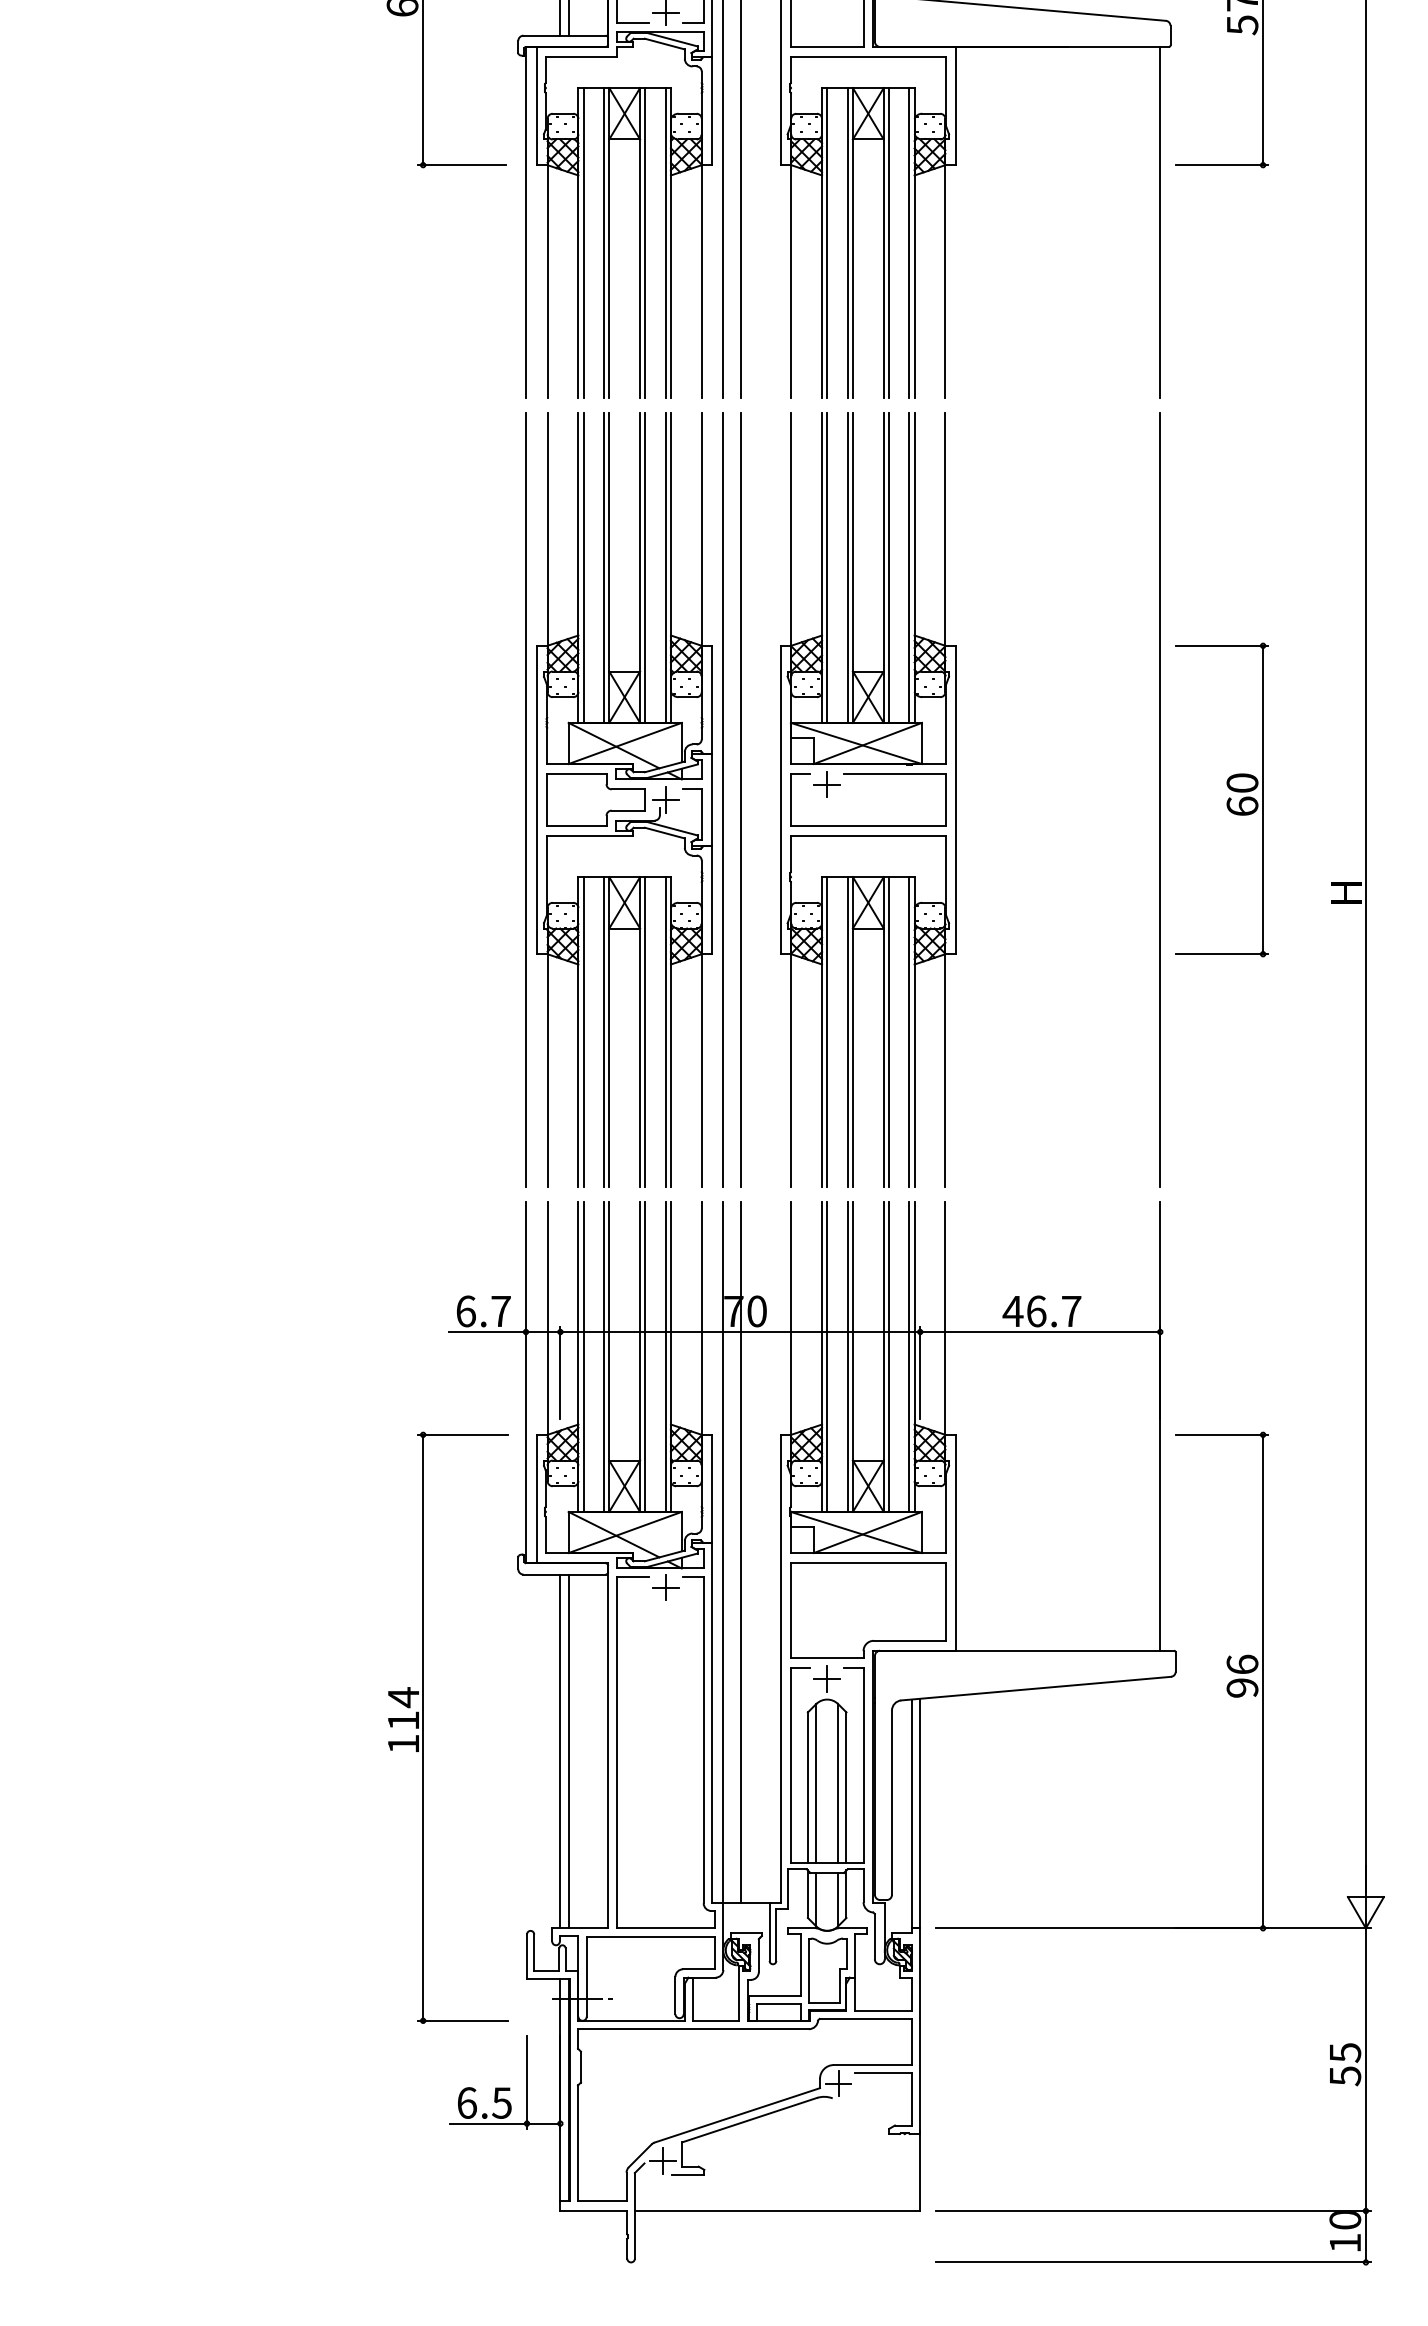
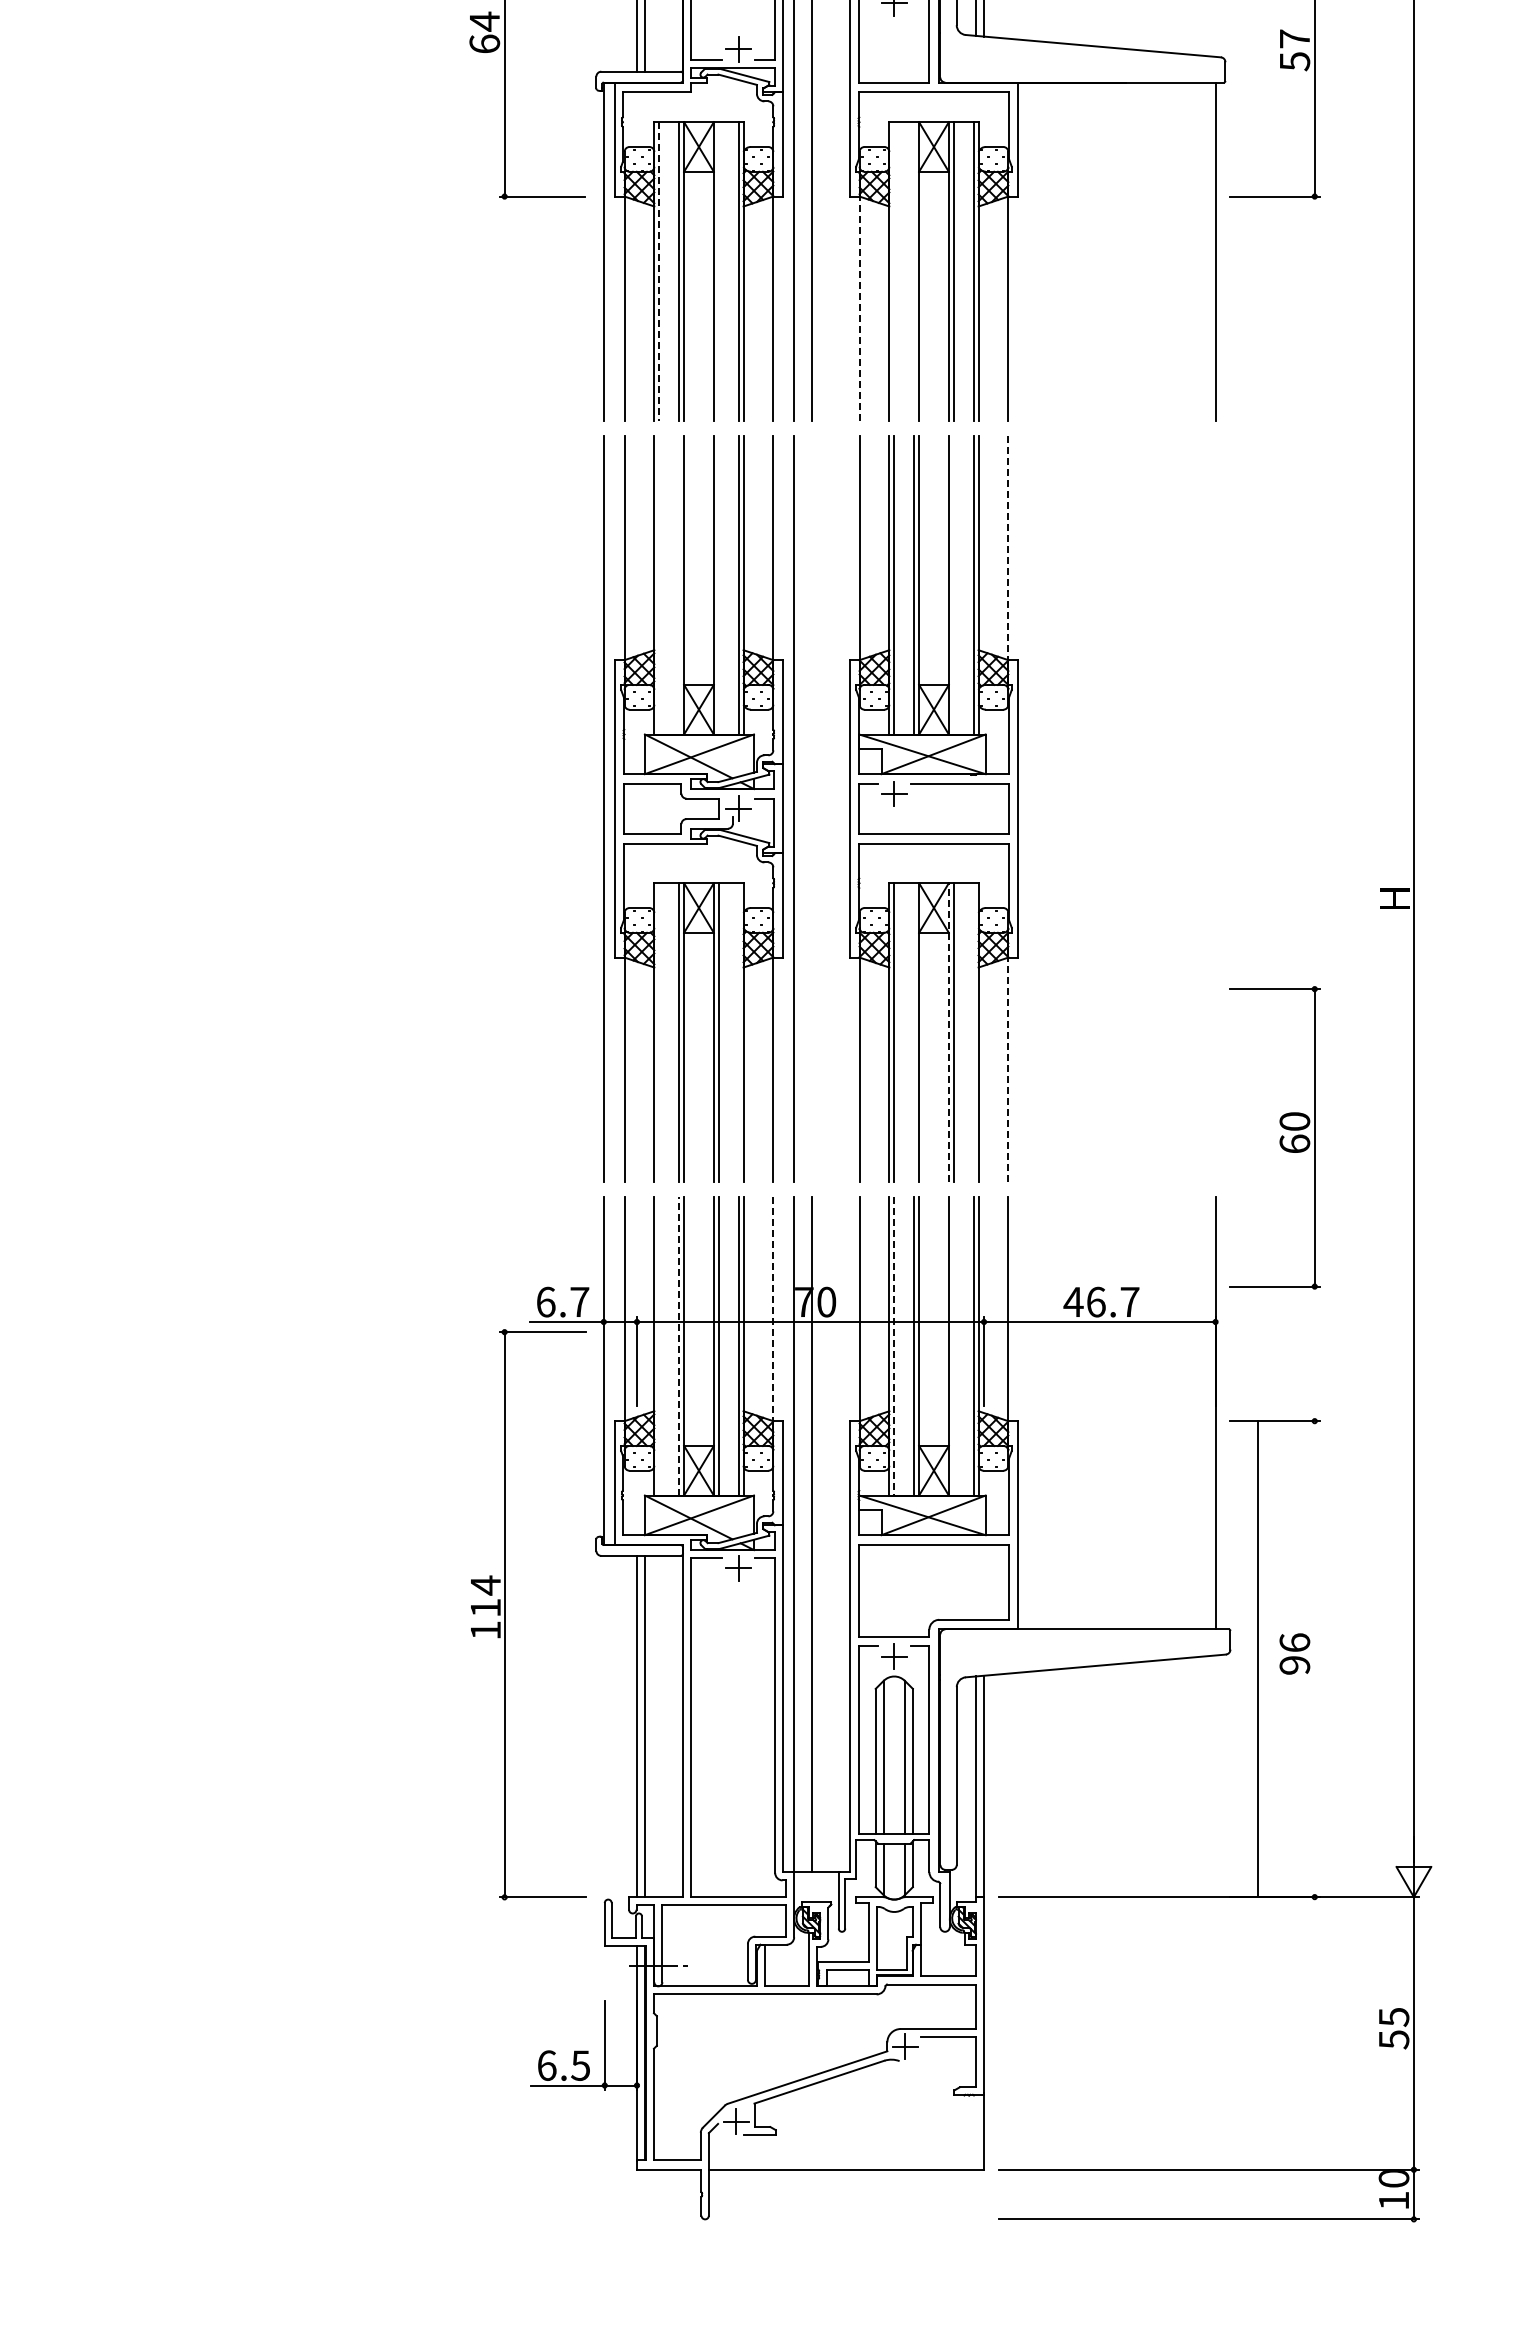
line: (644, 242) -> (718, 271), removed
line: (827, 242) -> (894, 271), removed
line: (848, 242) -> (914, 271), removed
line: (583, 243) -> (659, 272), solid -> dashed
line: (791, 281) -> (859, 308), solid -> dashed
line: (945, 531) -> (1008, 549), solid -> dashed
line: (583, 567) -> (659, 584), removed
line: (604, 567) -> (679, 584), removed
line: (644, 567) -> (718, 584), removed
line: (888, 567) -> (953, 584), removed
line: (741, 799) -> (811, 808), removed
line: (1160, 799) -> (1215, 808), removed
part: (1221, 799) -> (1274, 1137), moved
line: (583, 1031) -> (659, 1032), removed
line: (665, 1031) -> (738, 1032), removed
line: (848, 1031) -> (914, 1032), removed
line: (883, 1031) -> (948, 1032), solid -> dashed
line: (909, 1031) -> (973, 1032), removed
line: (945, 1070) -> (1008, 1069), solid -> dashed
line: (701, 1320) -> (773, 1310), solid -> dashed
line: (583, 1356) -> (659, 1345), removed
line: (604, 1356) -> (679, 1345), solid -> dashed
line: (888, 1356) -> (953, 1345), removed
line: (827, 1357) -> (894, 1346), solid -> dashed
line: (1262, 1681) -> (1257, 1659), moved
part: (424, 1727) -> (505, 1614), moved

